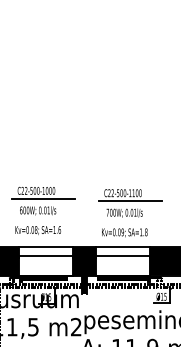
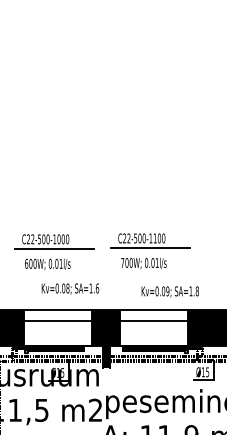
part: (130, 203) -> (151, 251), moved
text: (37, 230) -> (69, 289), moved
text: (124, 232) -> (169, 291), moved

